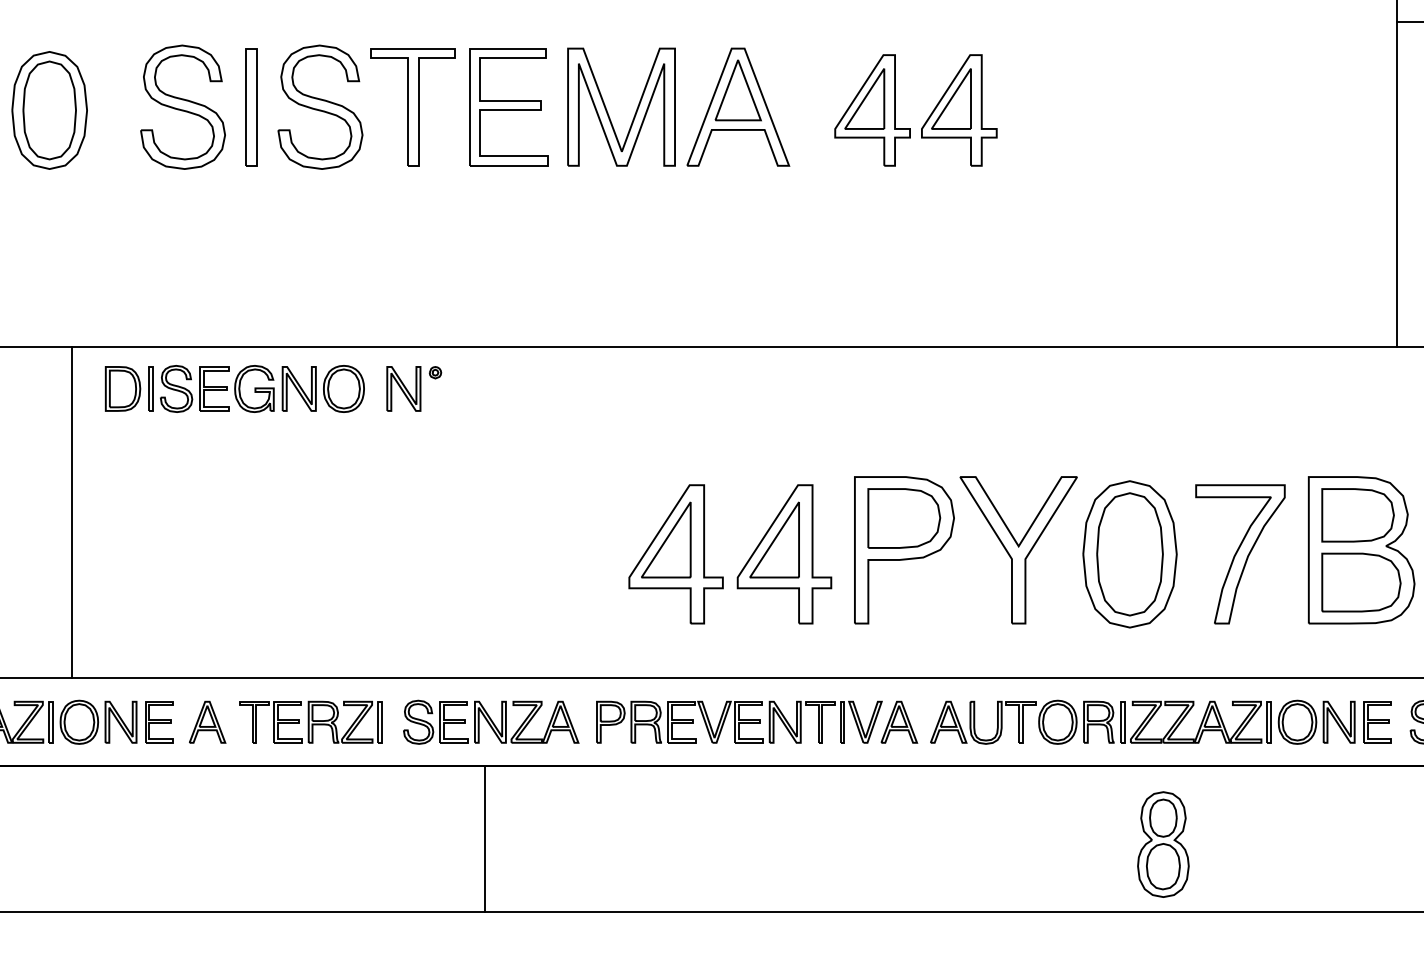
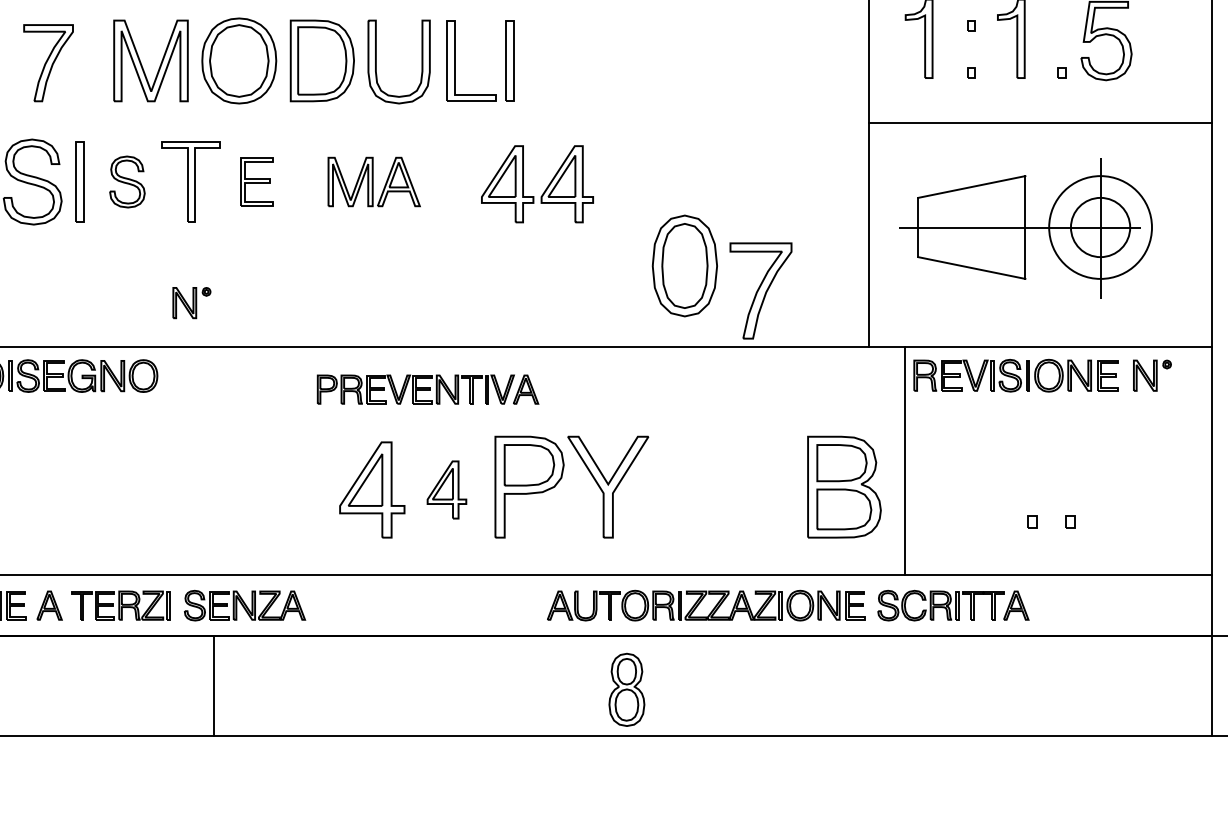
part: (320, 106) -> (127, 181), size x0.6
part: (507, 106) -> (256, 181), size x0.6
part: (679, 106) -> (374, 181), size x0.6
part: (413, 389) -> (191, 303), moved
part: (783, 553) -> (446, 489), size x0.6
part: (1129, 553) -> (684, 265), moved
part: (1239, 553) -> (760, 290), moved
part: (756, 722) -> (427, 389), moved
line: (484, 838) -> (213, 685), moved
part: (1162, 844) -> (626, 689), moved

